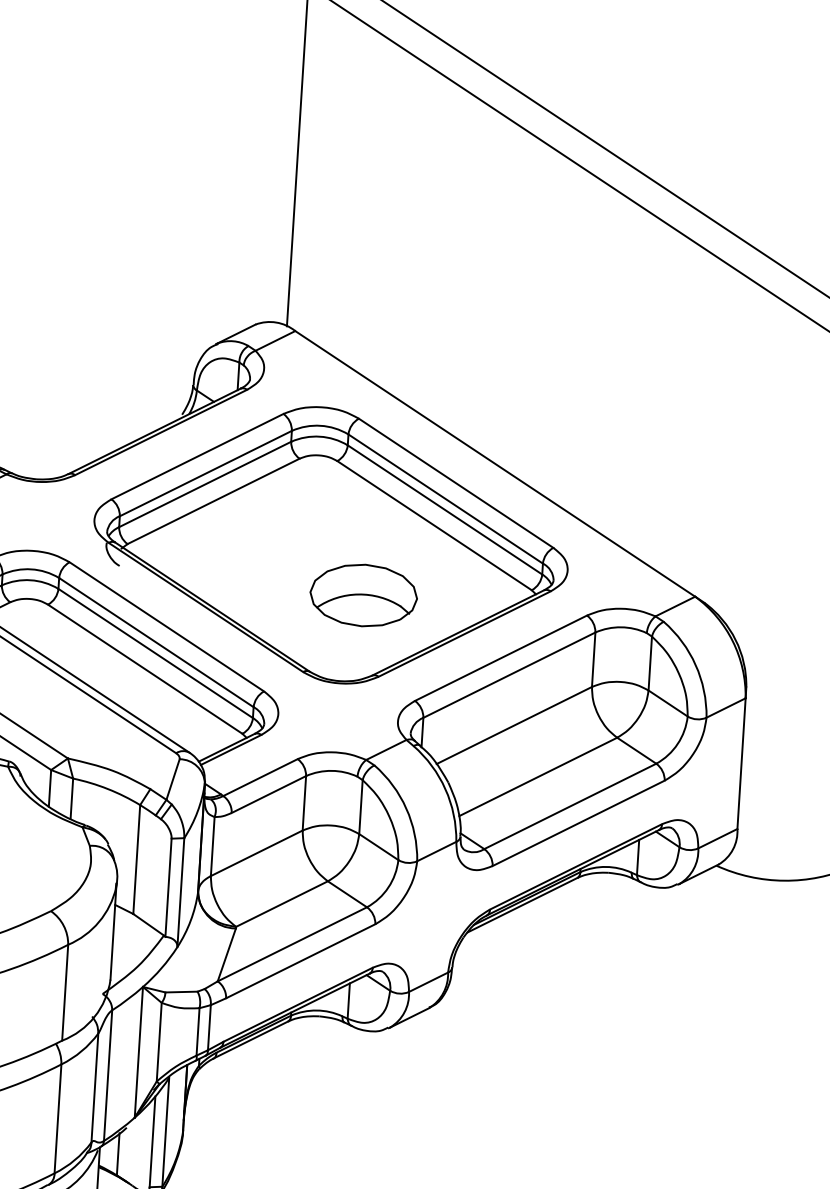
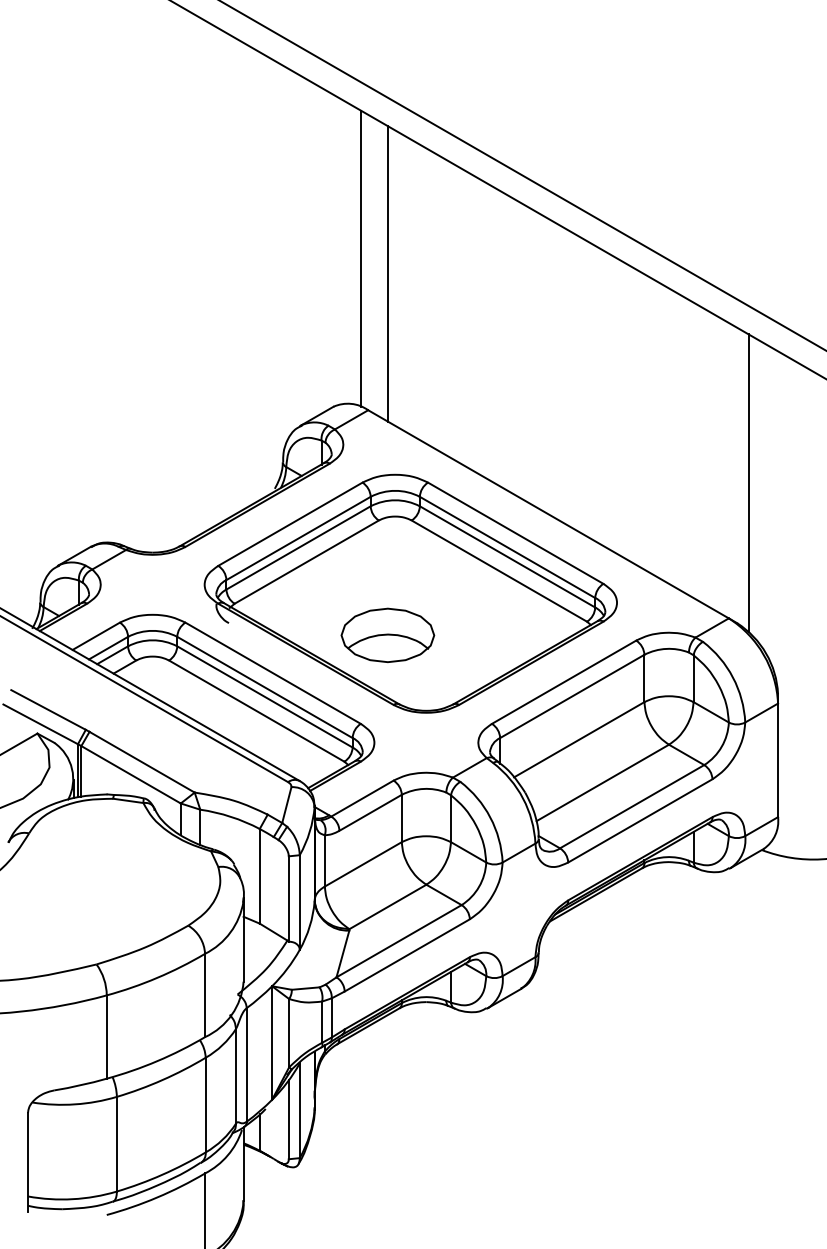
line: (327, 175) -> (387, 273), added
line: (727, 441) -> (748, 482), added
part: (363, 594) -> (387, 634), moved

